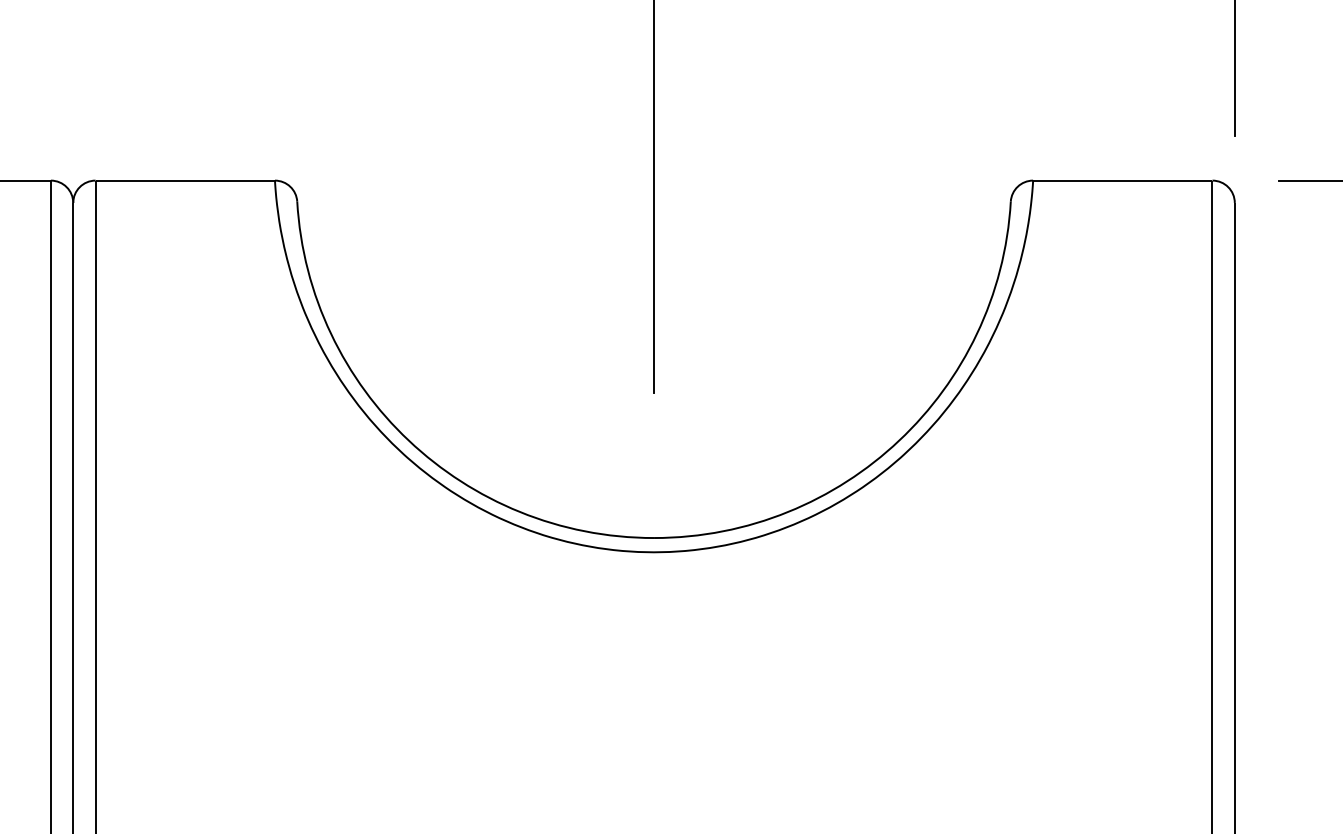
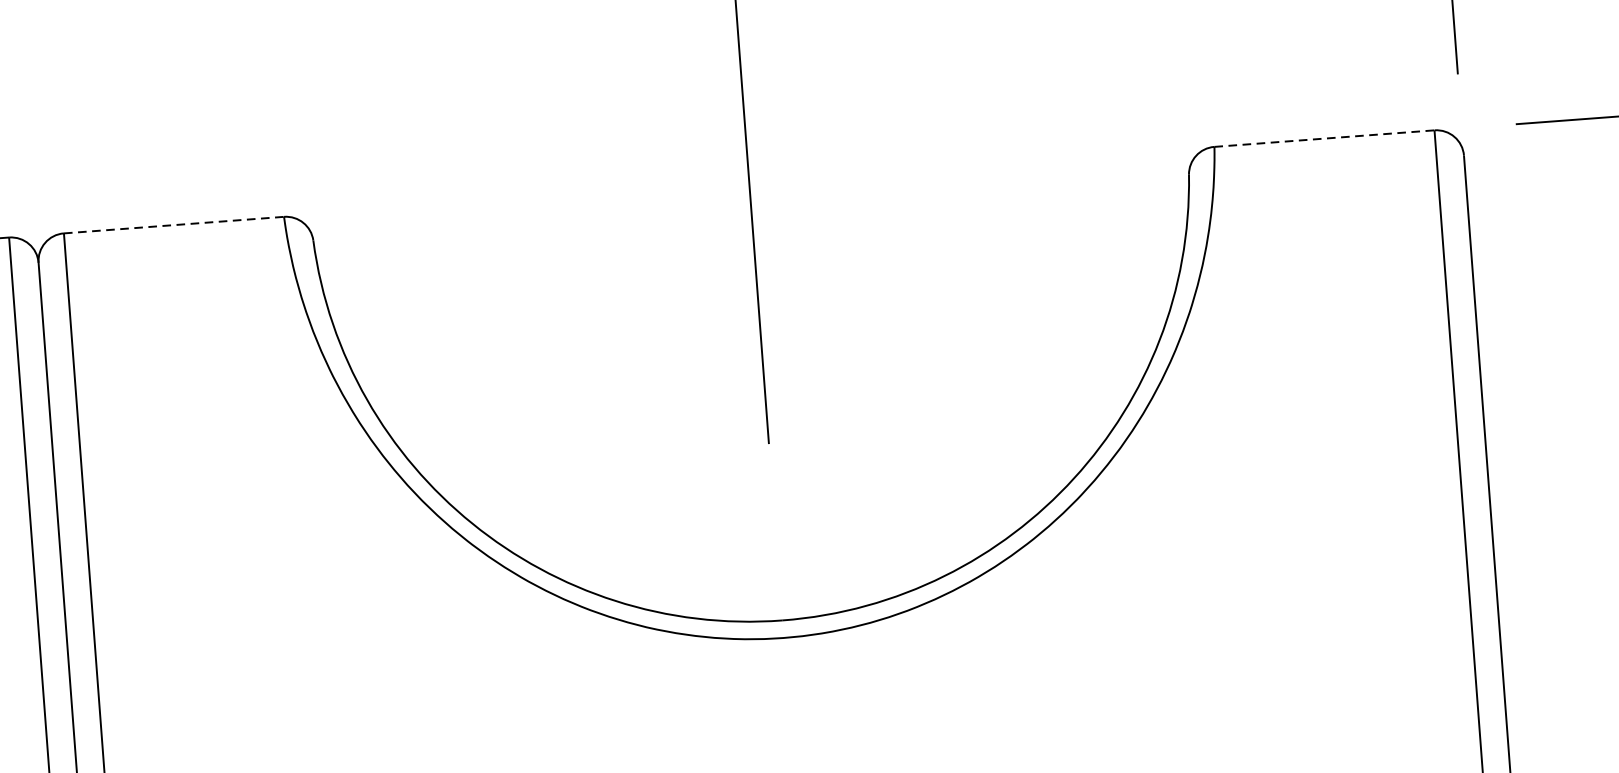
line: (185, 180) -> (174, 224), solid -> dashed
line: (1122, 180) -> (1324, 138), solid -> dashed

